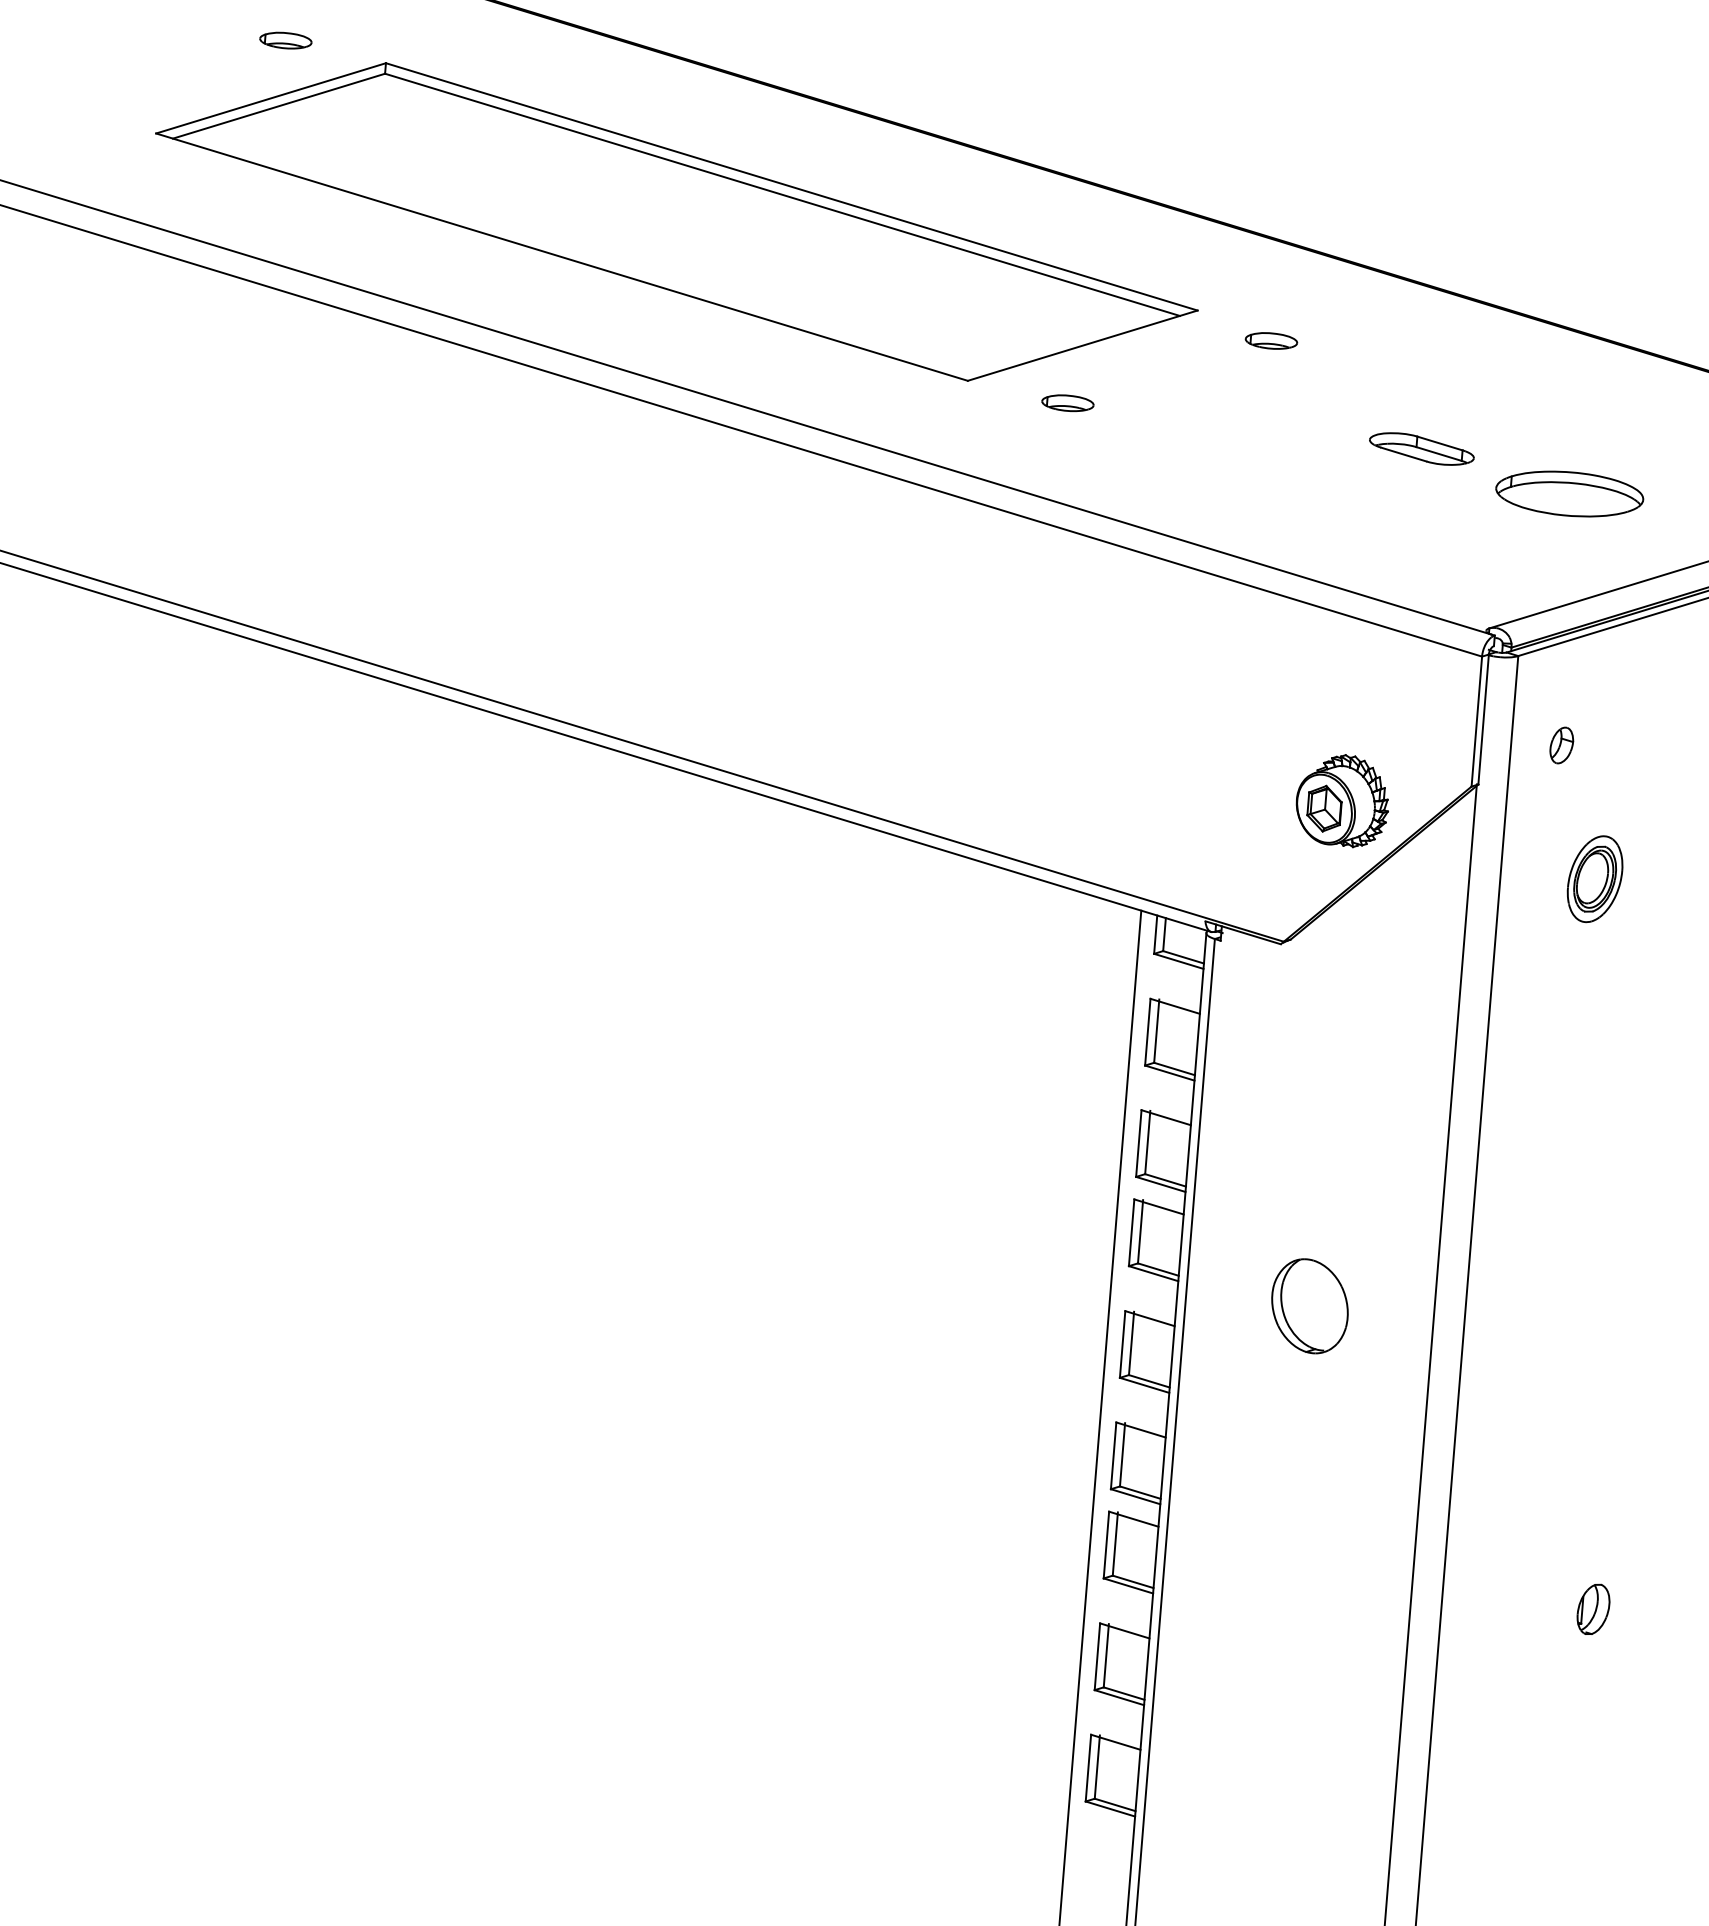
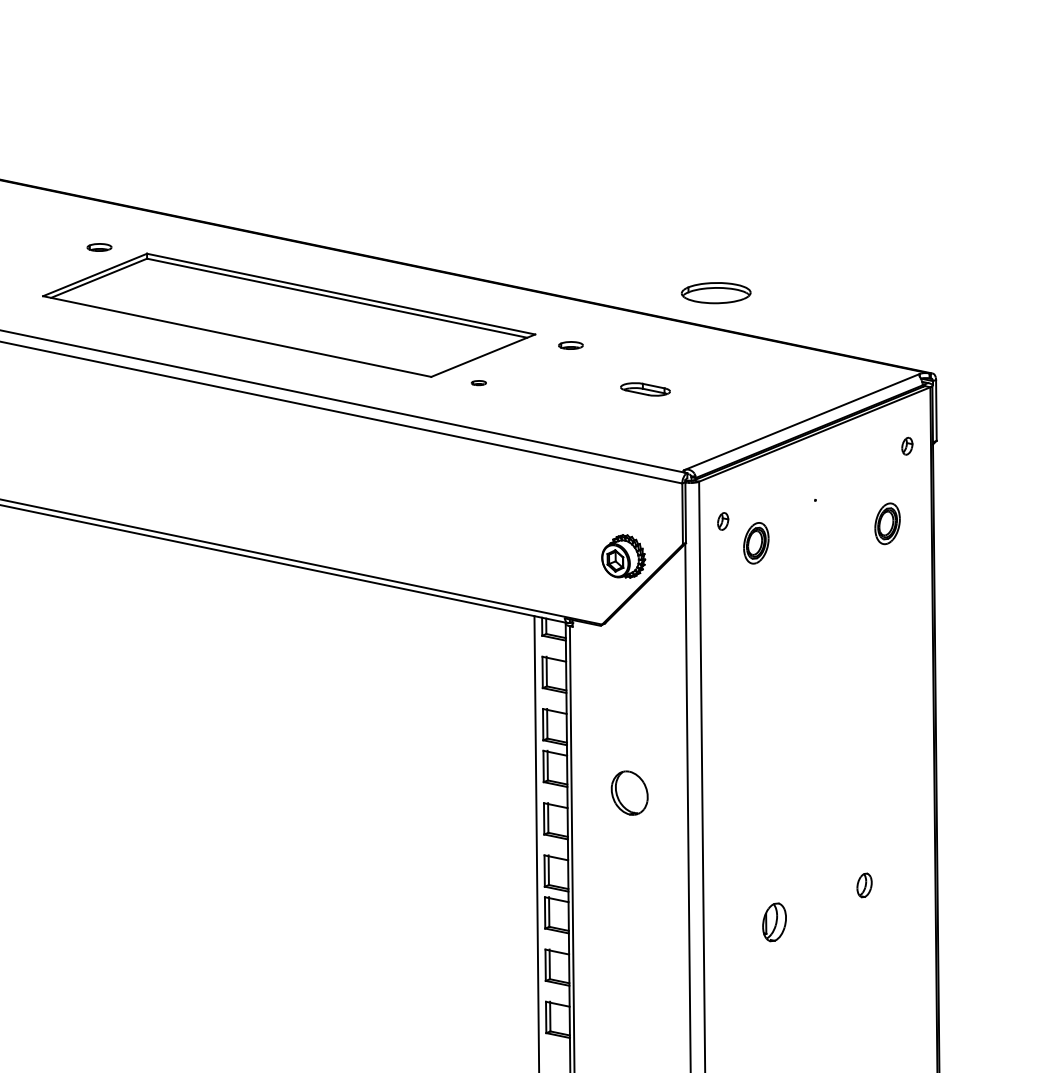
part: (1067, 401) -> (478, 382), size x0.6
part: (1568, 494) -> (715, 293), moved
part: (1595, 879) -> (756, 543), moved
part: (1593, 1607) -> (774, 921), size x1.6

